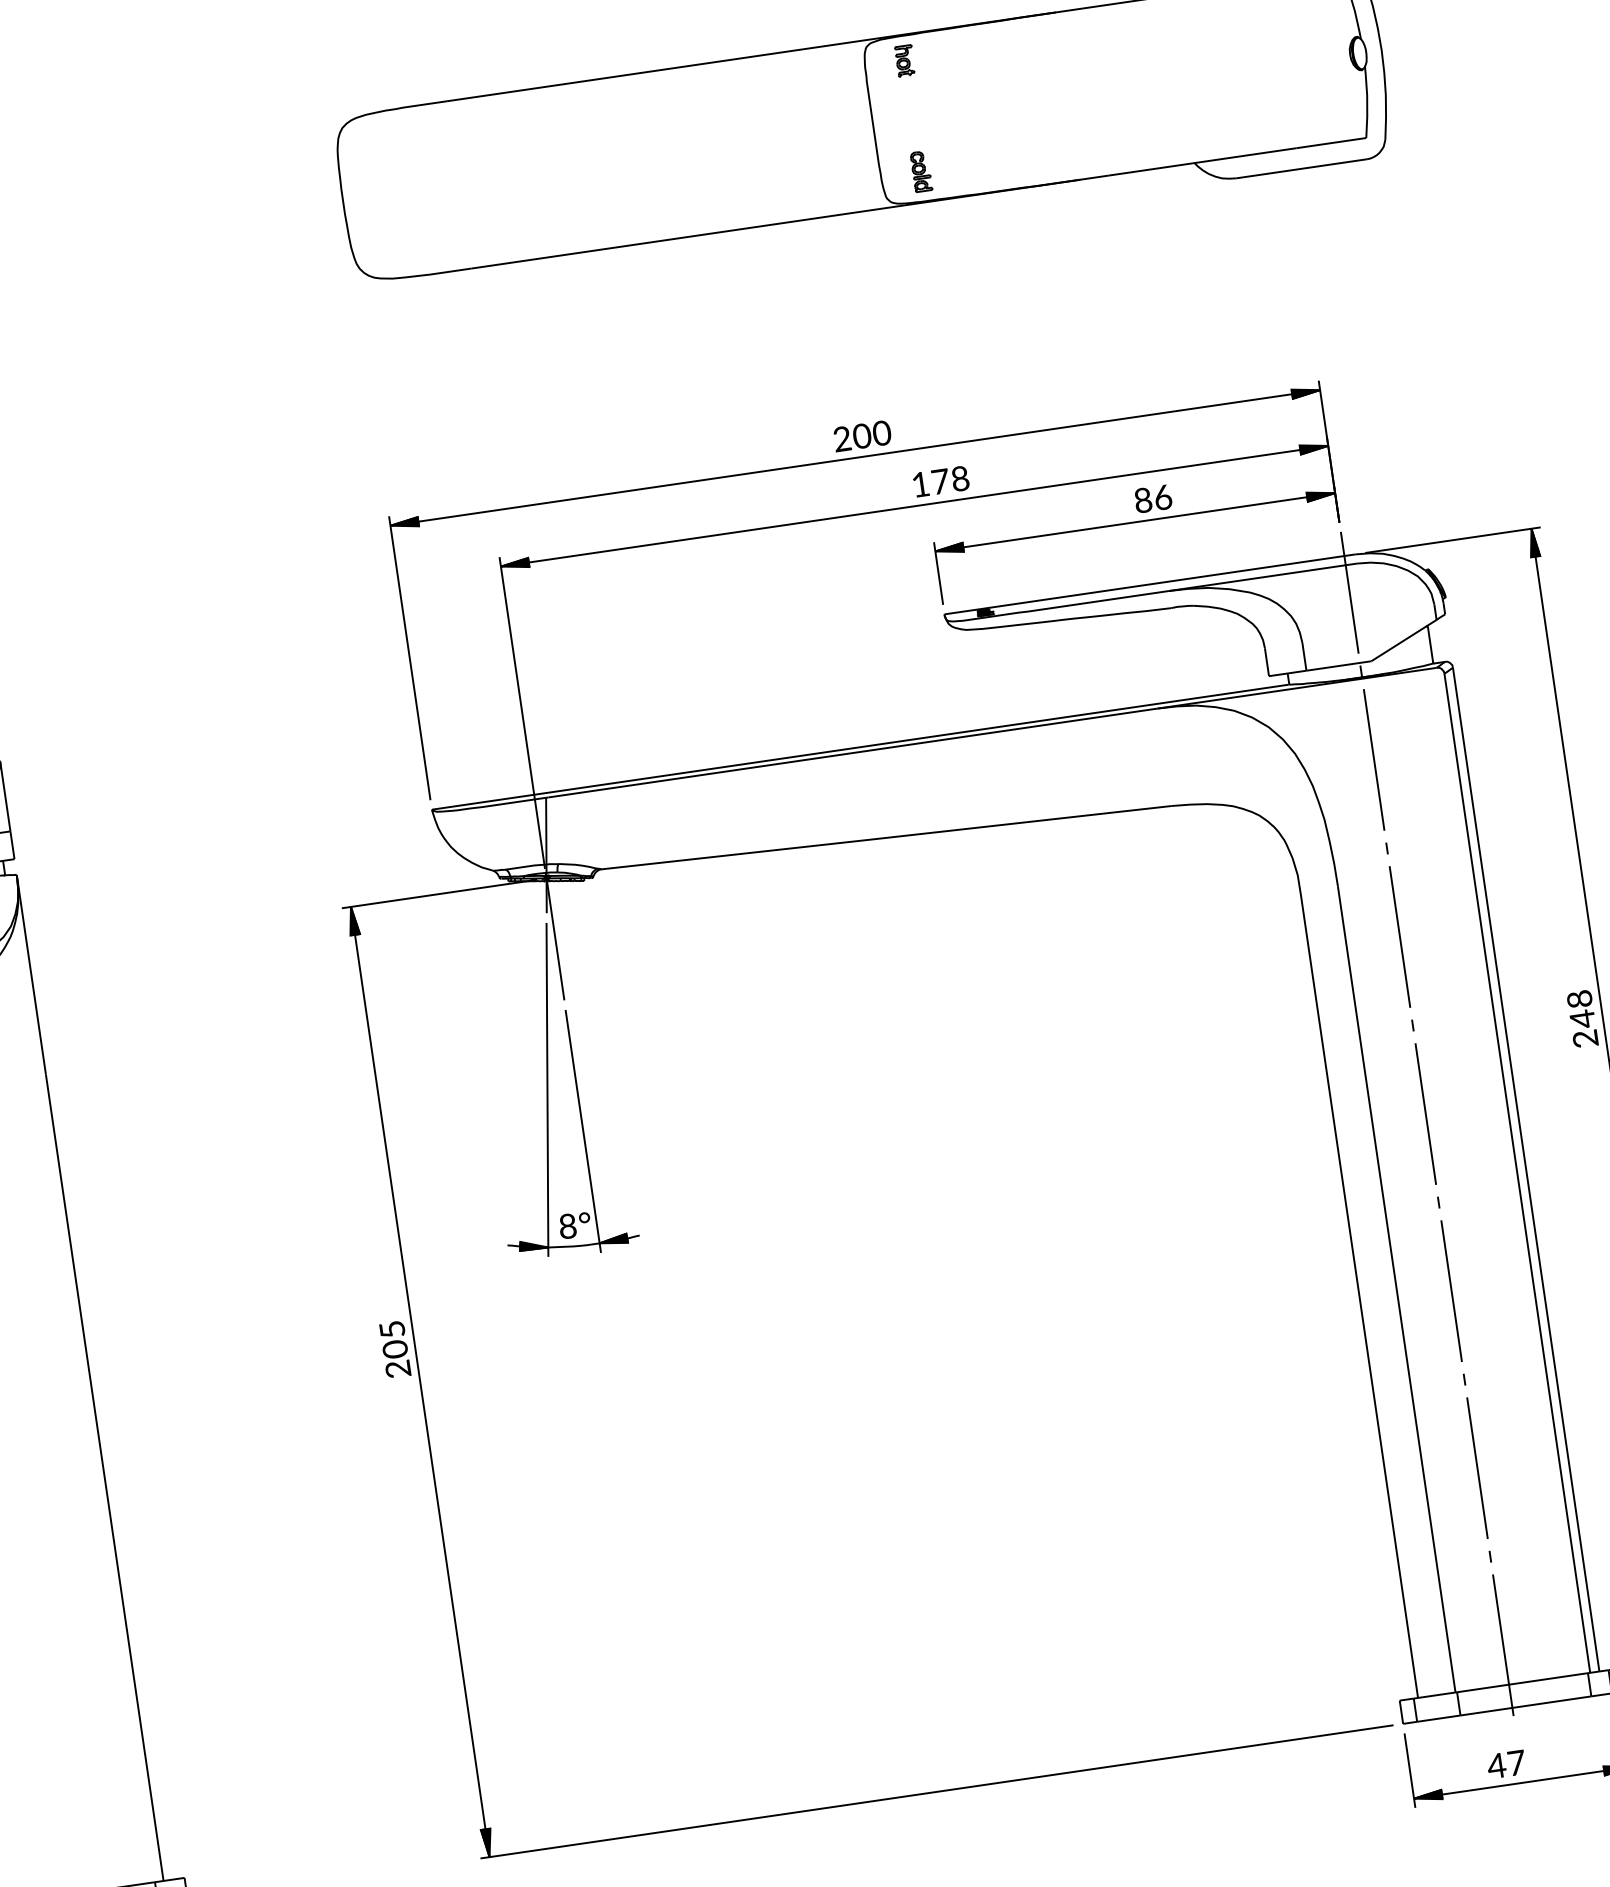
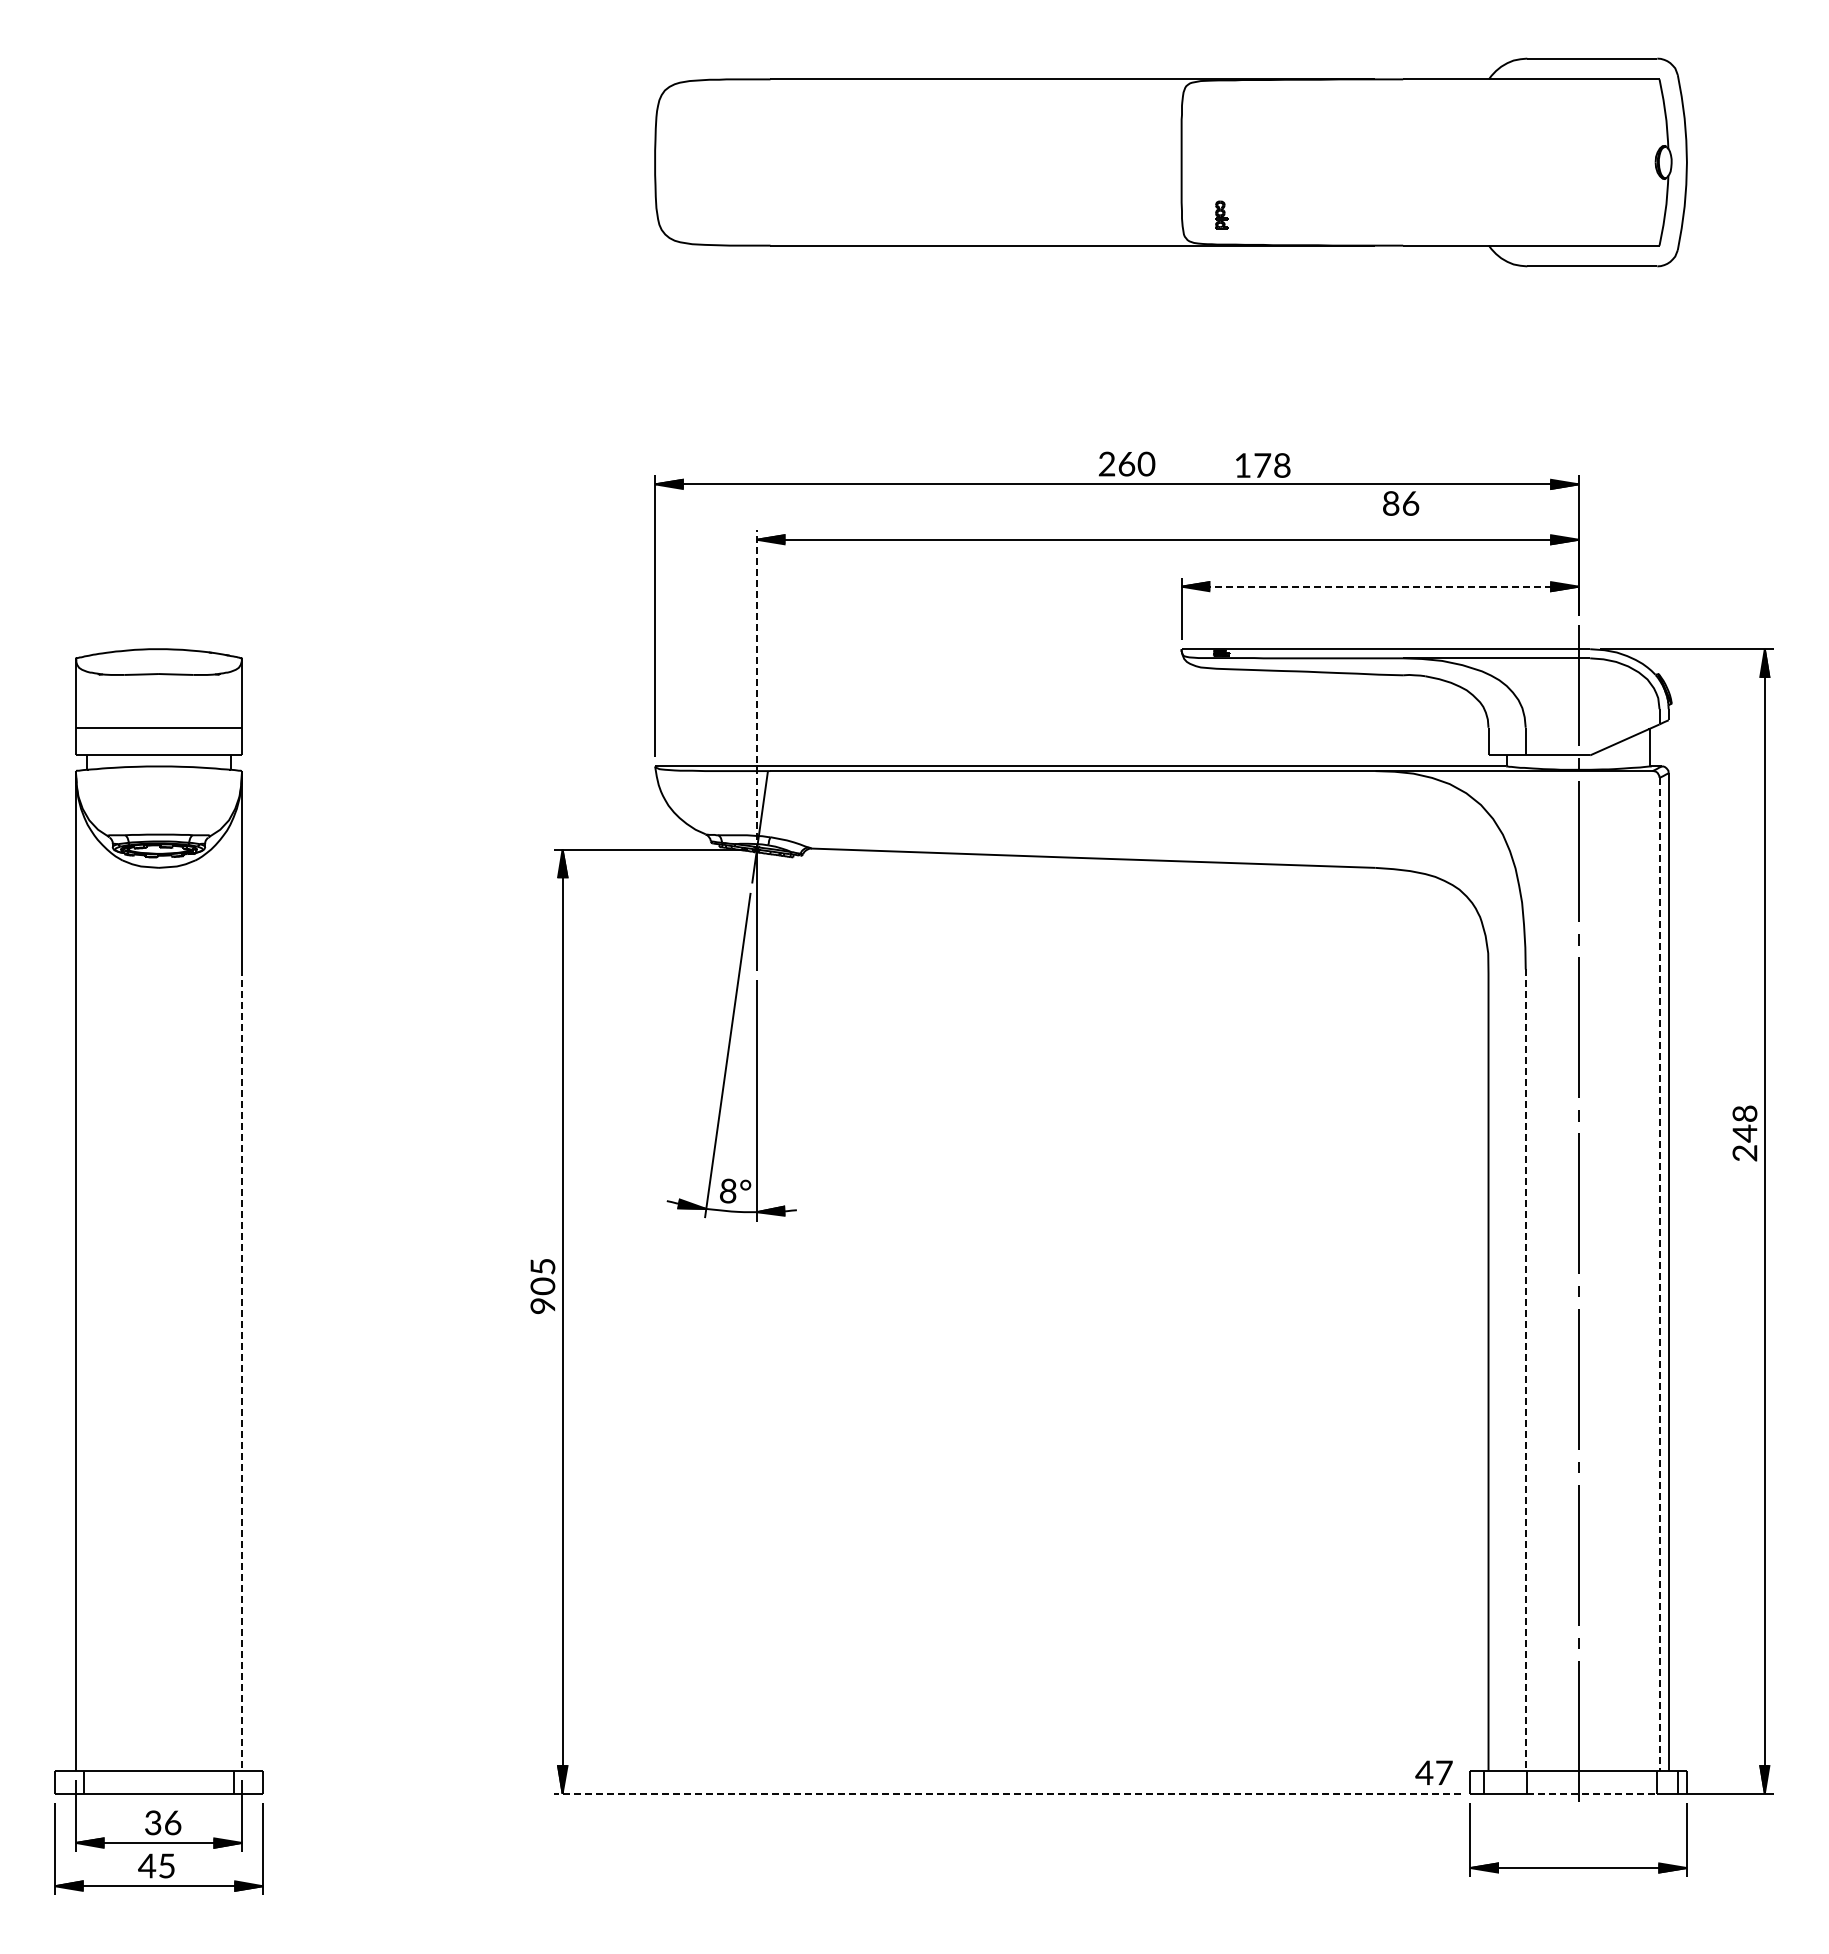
part: (904, 60) -> (1221, 104), removed
part: (920, 171) -> (1221, 214), size x0.7
text: (861, 435) -> (1126, 463), 200 -> 260
text: (941, 481) -> (1263, 465), moved
text: (1153, 498) -> (1401, 503), moved
line: (1135, 522) -> (1380, 586), solid -> dashed
line: (522, 713) -> (756, 685), solid -> dashed
line: (1517, 1173) -> (1659, 1274), solid -> dashed
line: (1396, 1289) -> (1525, 1370), solid -> dashed
text: (398, 1369) -> (543, 1306), 205 -> 905
line: (105, 1478) -> (242, 1370), solid -> dashed
line: (1526, 1705) -> (1592, 1793), solid -> dashed
text: (1505, 1764) -> (1433, 1772), moved
line: (937, 1791) -> (1007, 1793), solid -> dashed

